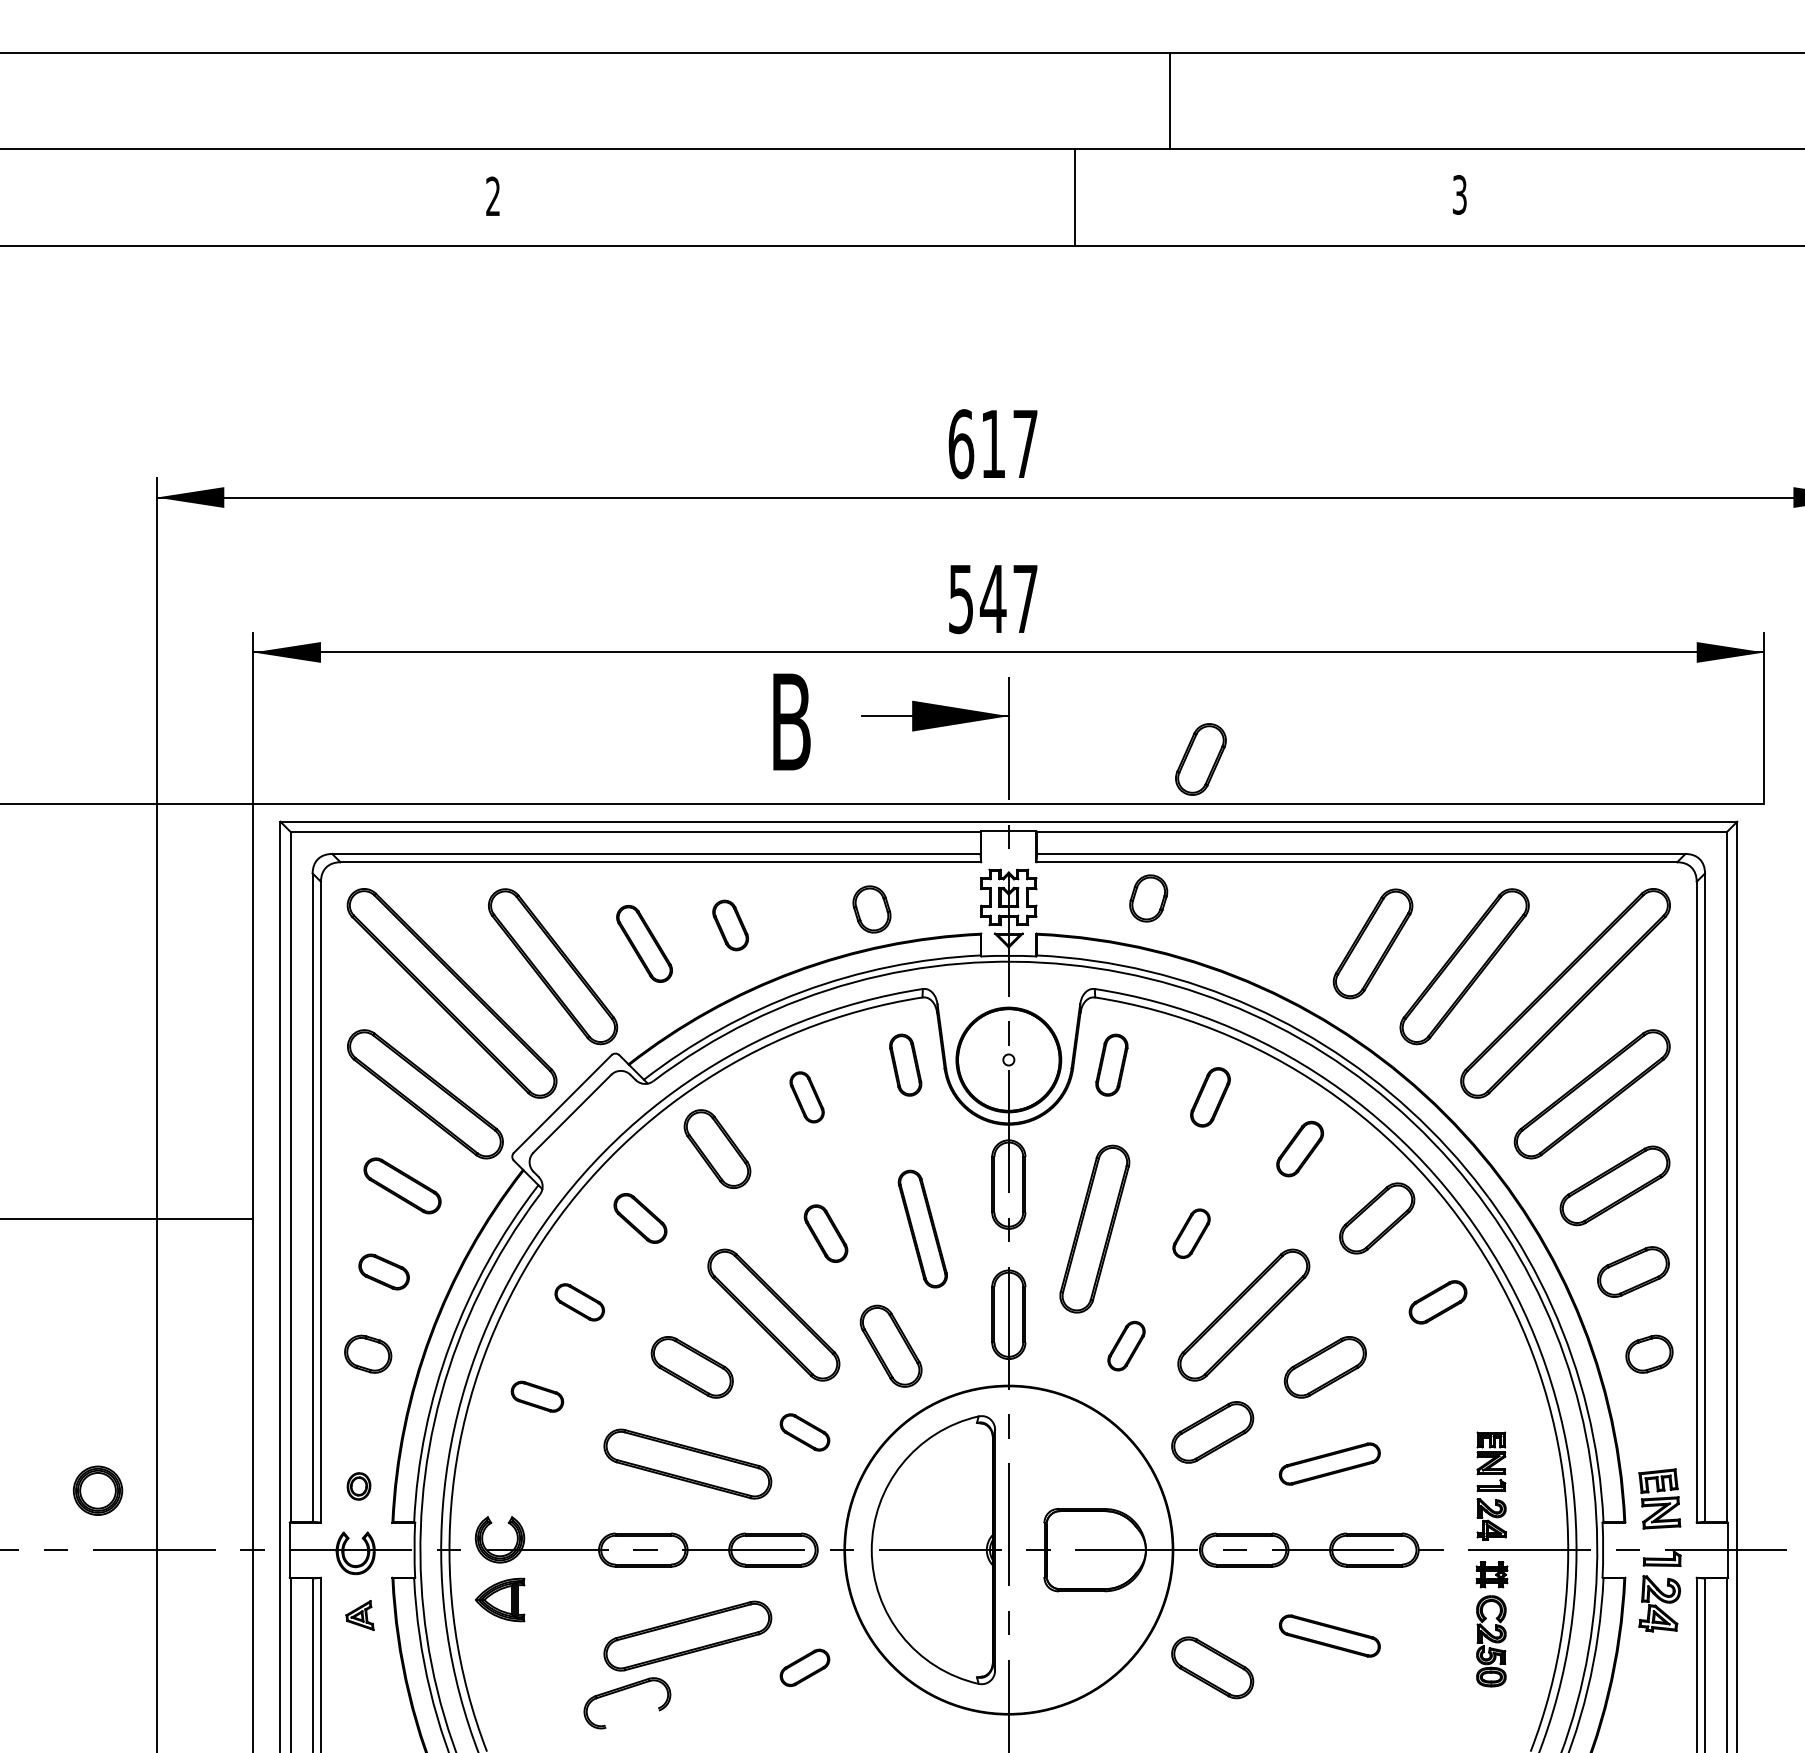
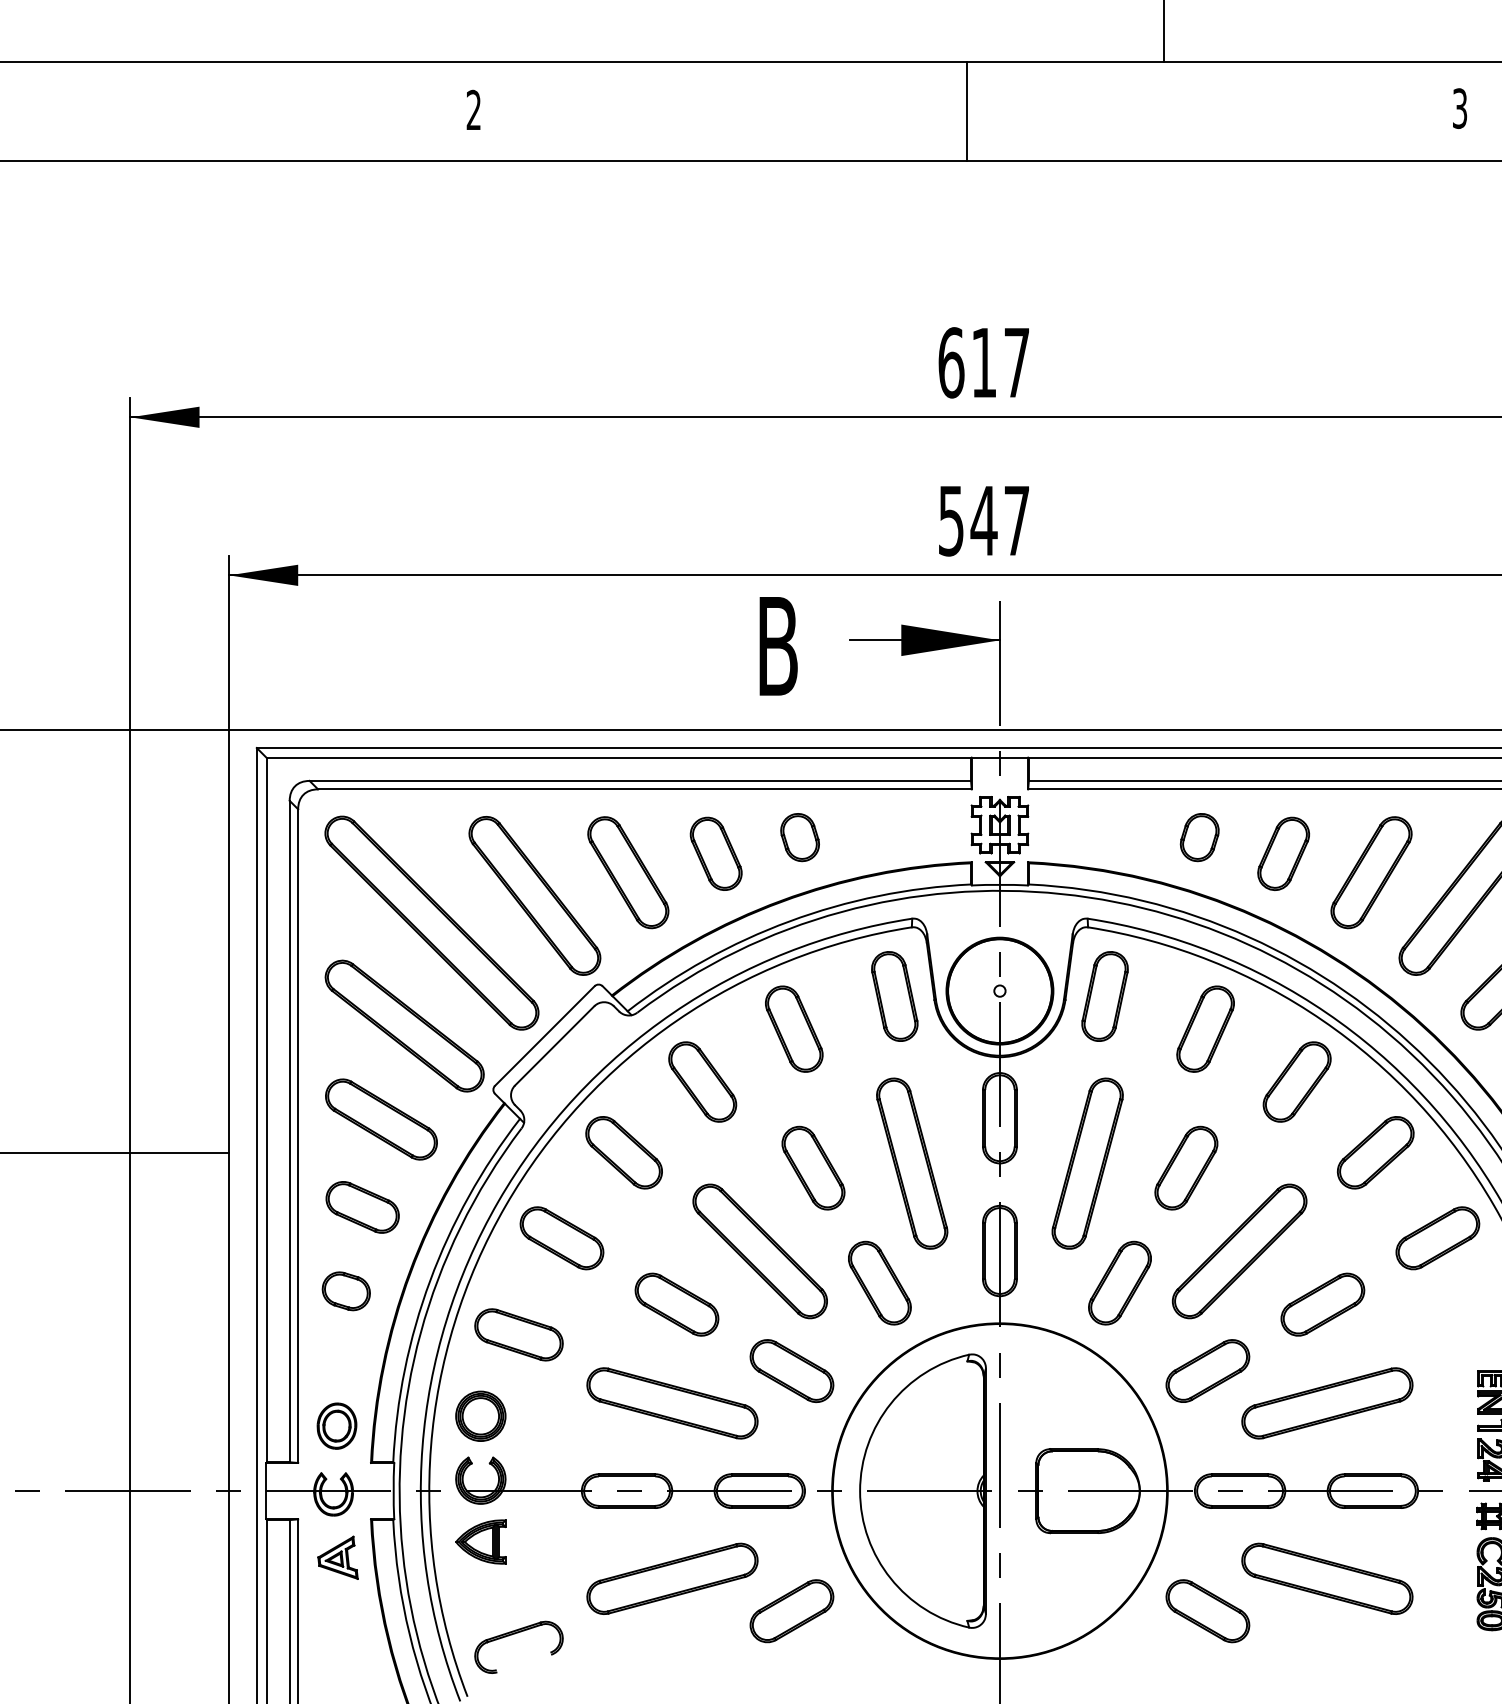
line: (1075, 197) -> (966, 111), moved
part: (1200, 759) -> (1283, 853), moved
part: (1148, 898) -> (1199, 837), moved
part: (871, 909) -> (799, 837), moved
part: (730, 925) -> (715, 853), size x1.43
part: (644, 943) -> (628, 872), size x1.43
part: (905, 1064) -> (894, 995), size x1.43
part: (1111, 1064) -> (1104, 995), size x1.43
part: (806, 1097) -> (793, 1029), size x1.67
part: (1210, 1097) -> (1205, 1029), size x1.43
part: (1299, 1148) -> (1296, 1081), size x1.43
part: (402, 1185) -> (381, 1119), size x1.43
part: (640, 1218) -> (624, 1152), size x1.43
part: (922, 1228) -> (911, 1163), size x1.43
part: (825, 1233) -> (812, 1168), size x1.43
part: (1191, 1233) -> (1186, 1168), size x1.67
part: (383, 1271) -> (361, 1206), size x1.43
part: (579, 1302) -> (561, 1238), size x1.67
part: (1437, 1302) -> (1437, 1238), size x1.43
part: (1126, 1345) -> (1119, 1282), size x1.67
part: (537, 1396) -> (519, 1334), size x1.67
part: (804, 1432) -> (791, 1371), size x1.67
part: (1329, 1463) -> (1327, 1402), size x1.67
part: (358, 1486) -> (336, 1426), size x1.67
part: (97, 1490) -> (480, 1416), moved
part: (359, 1615) -> (337, 1557), size x1.43
part: (1329, 1635) -> (1327, 1578), size x1.67
part: (804, 1667) -> (791, 1610), size x1.67
part: (624, 1690) -> (516, 1634), moved

